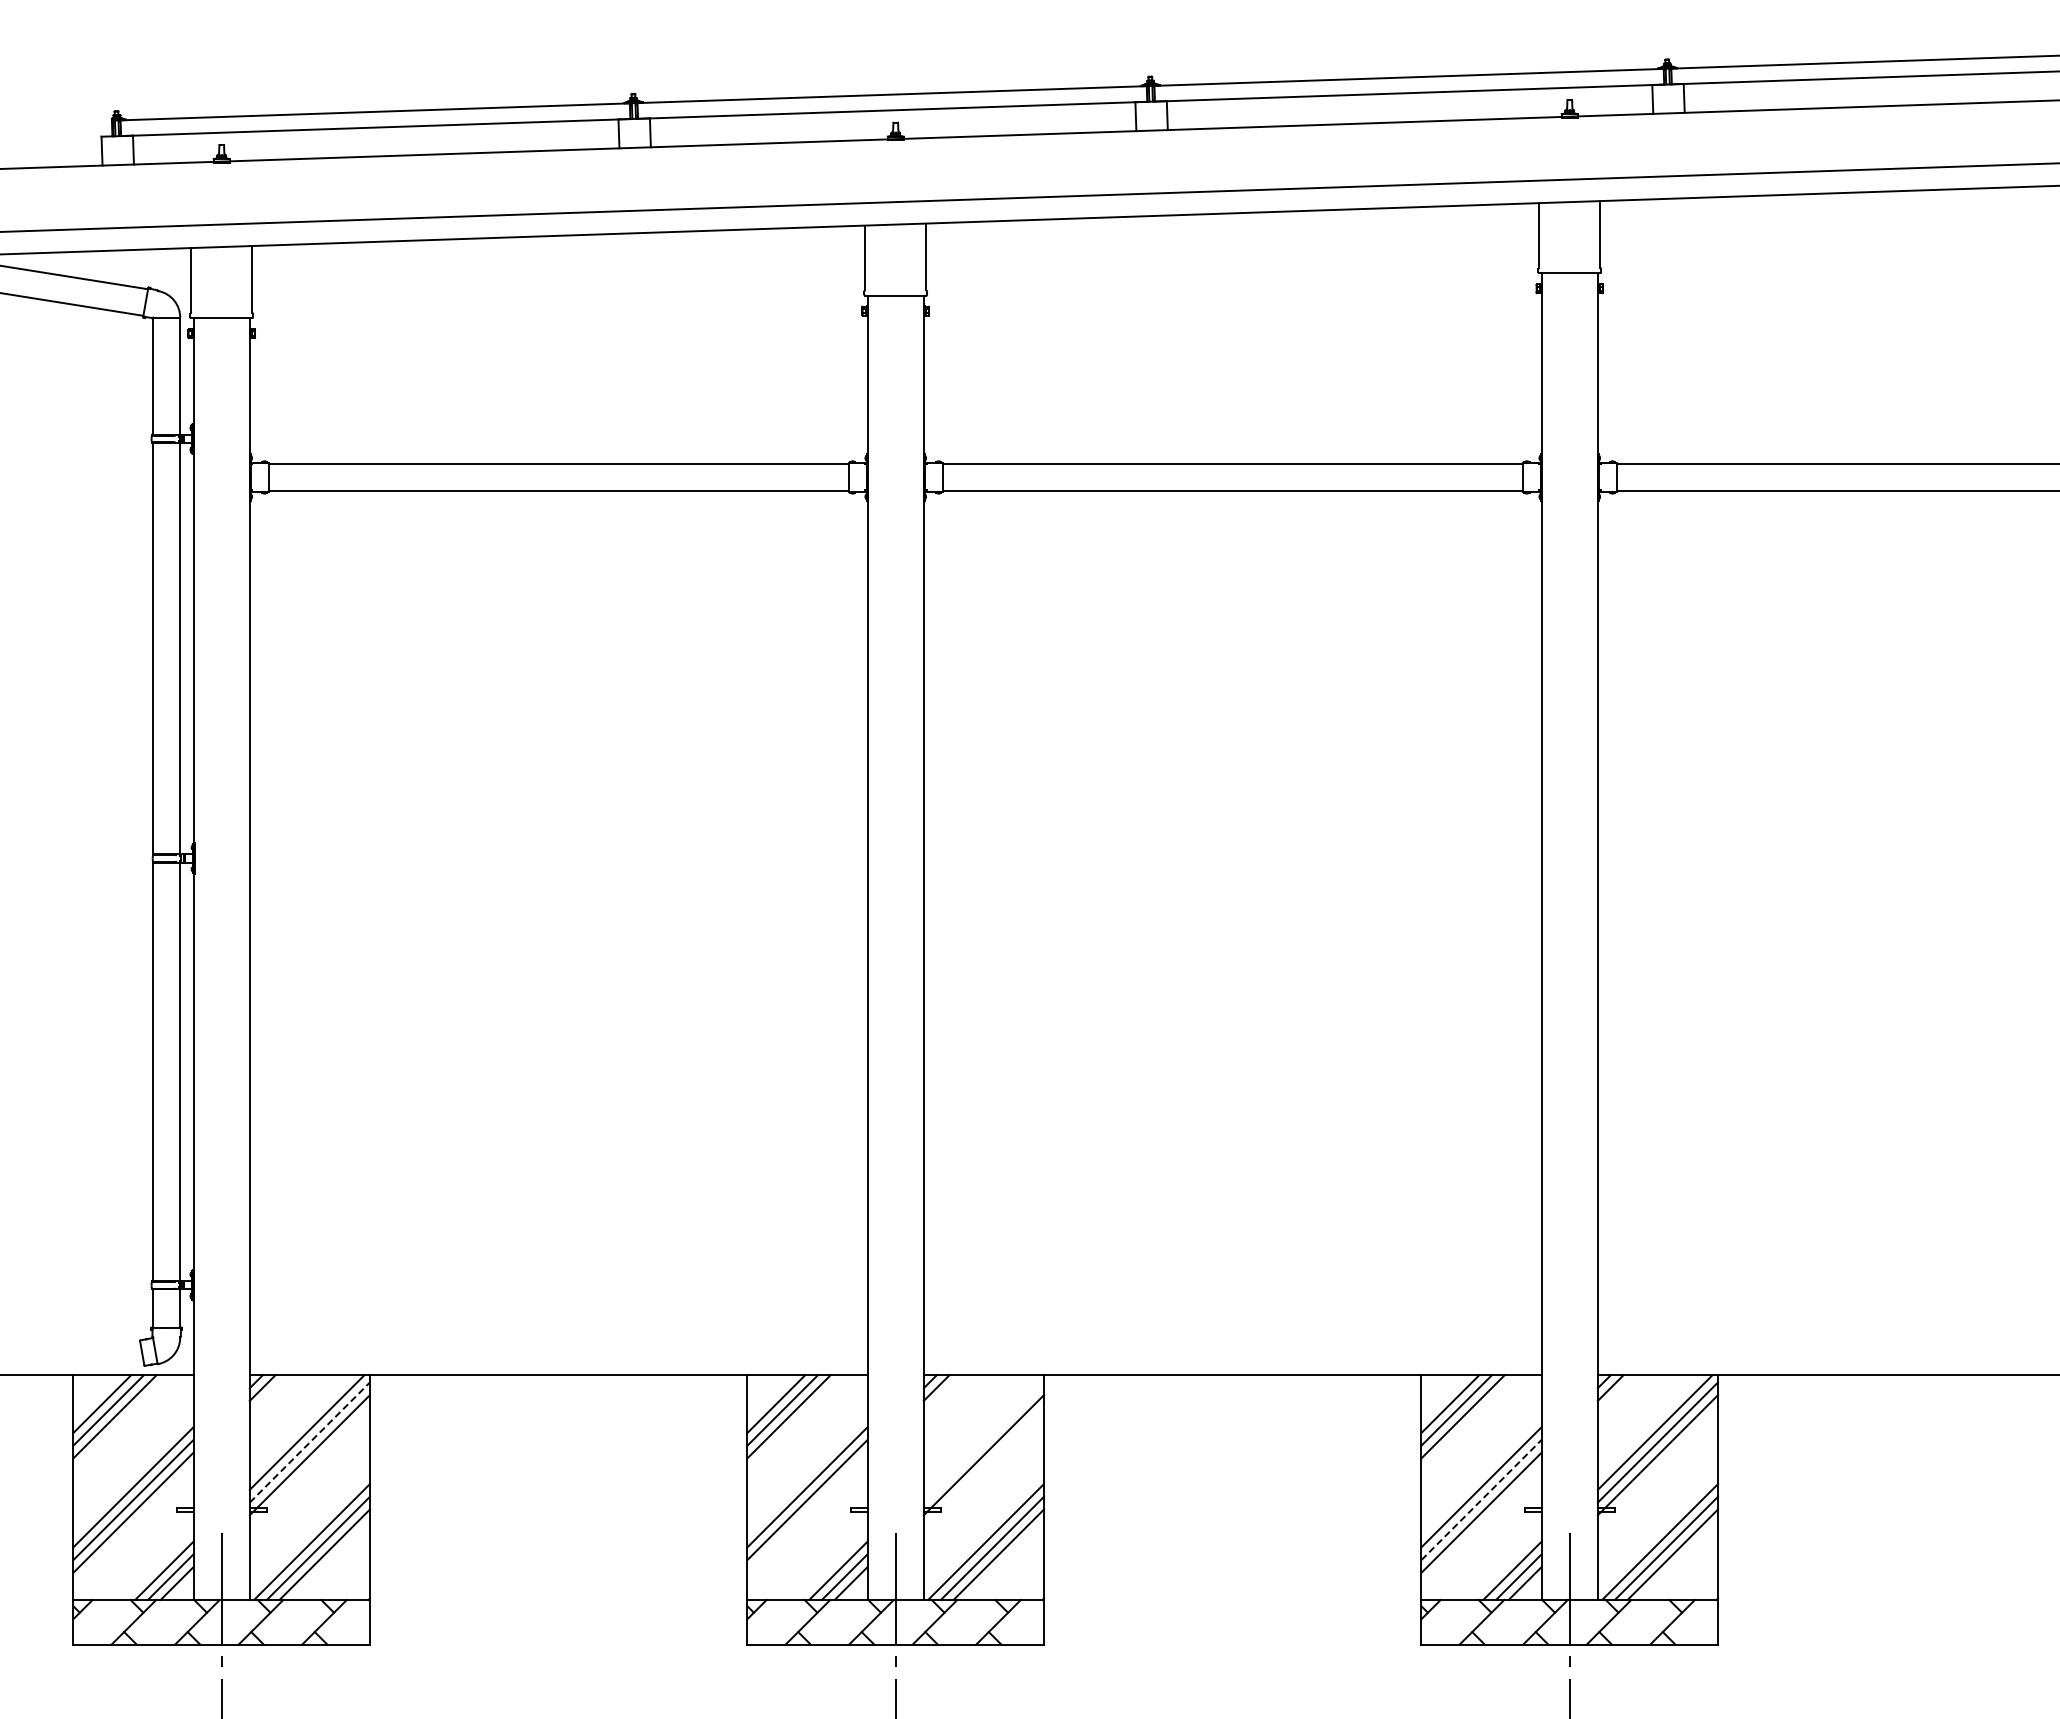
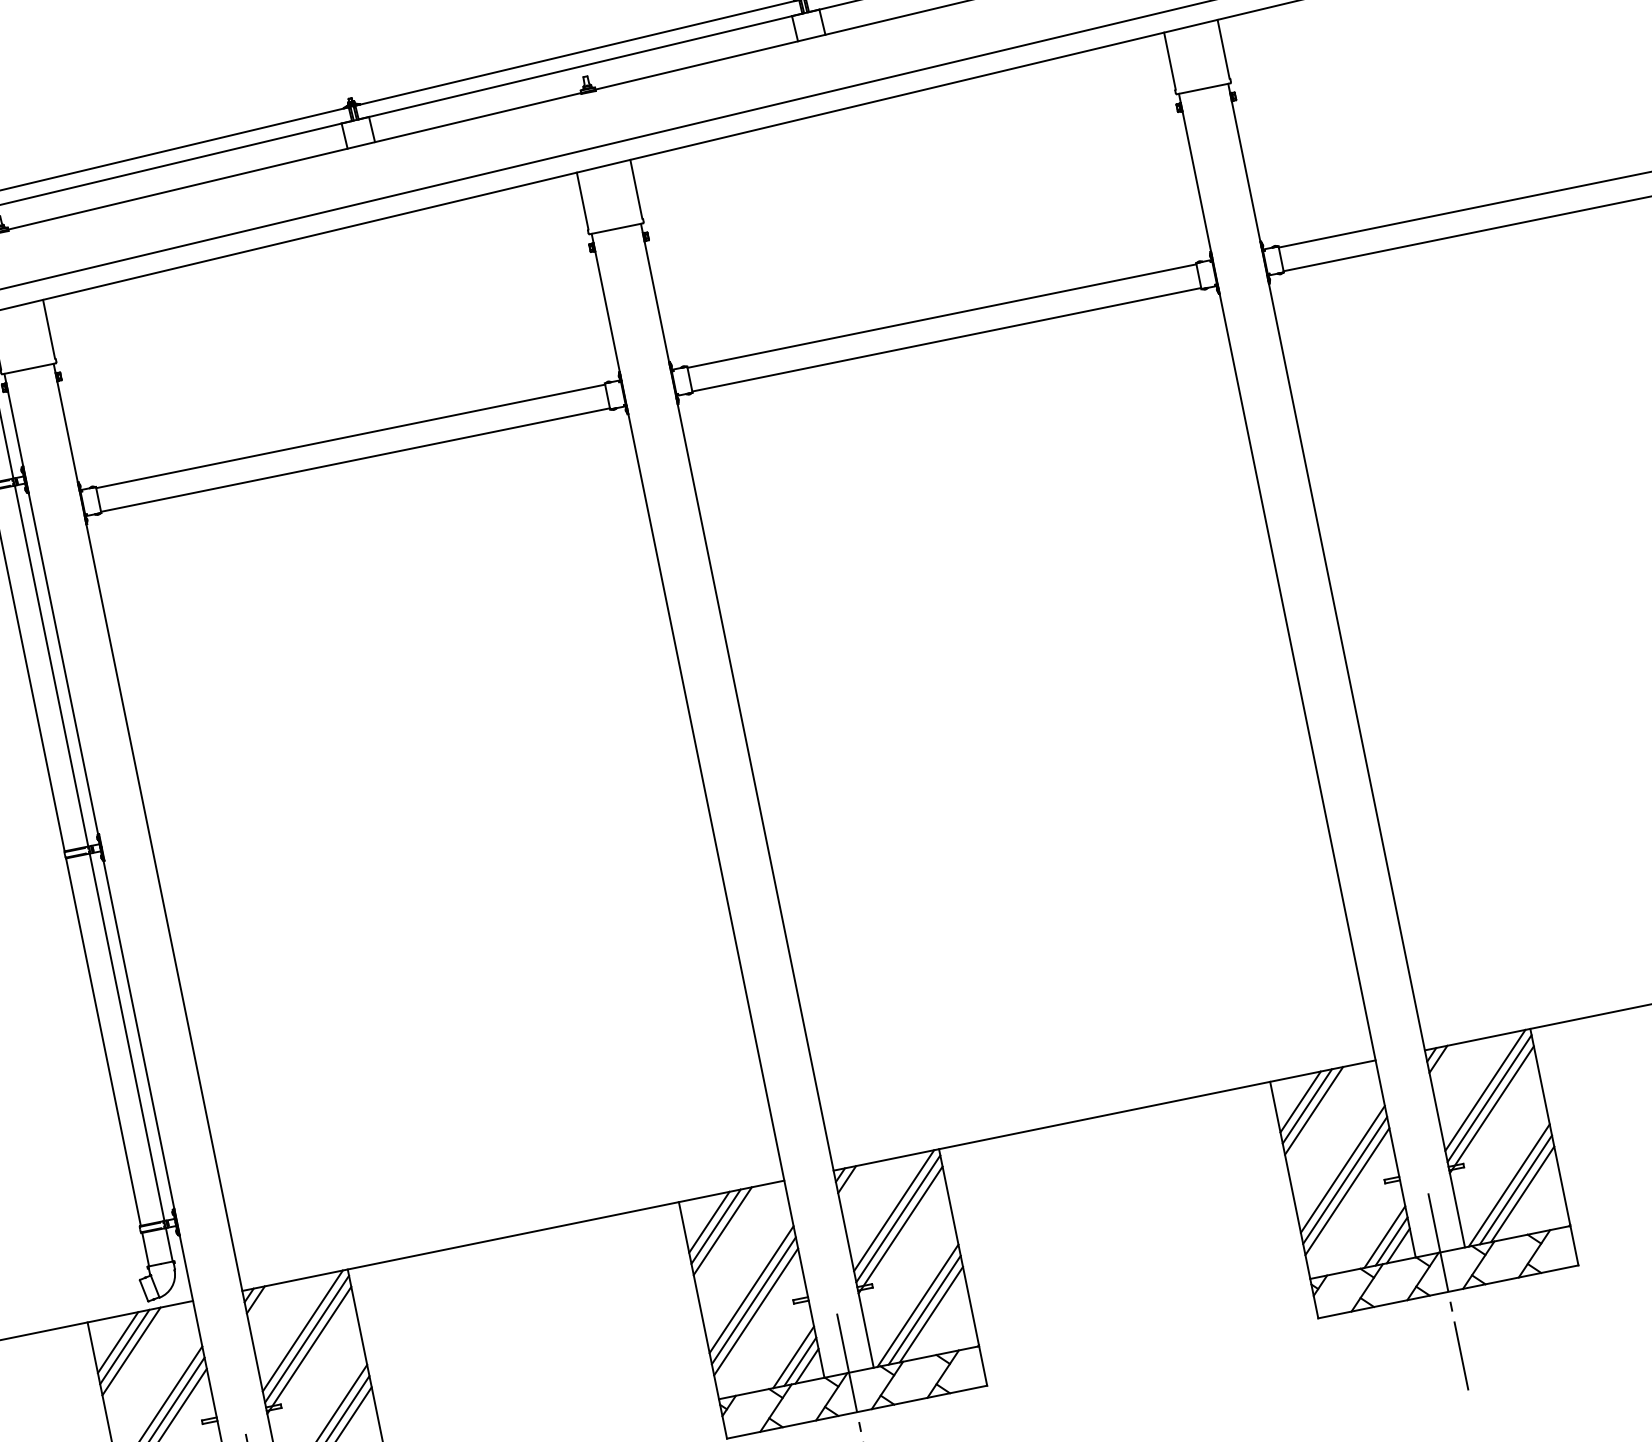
line: (980, 1432) -> (893, 1210), added
line: (309, 1442) -> (306, 1339), dashed -> solid
line: (983, 1442) -> (897, 1218), added
line: (1481, 1499) -> (1345, 1180), dashed -> solid
line: (807, 1512) -> (756, 1311), added

